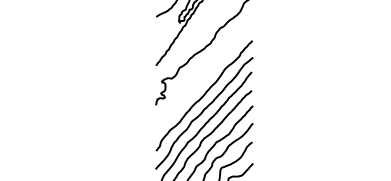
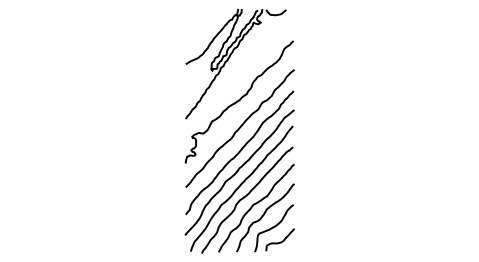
curve: (204, 74) -> (239, 128), added

